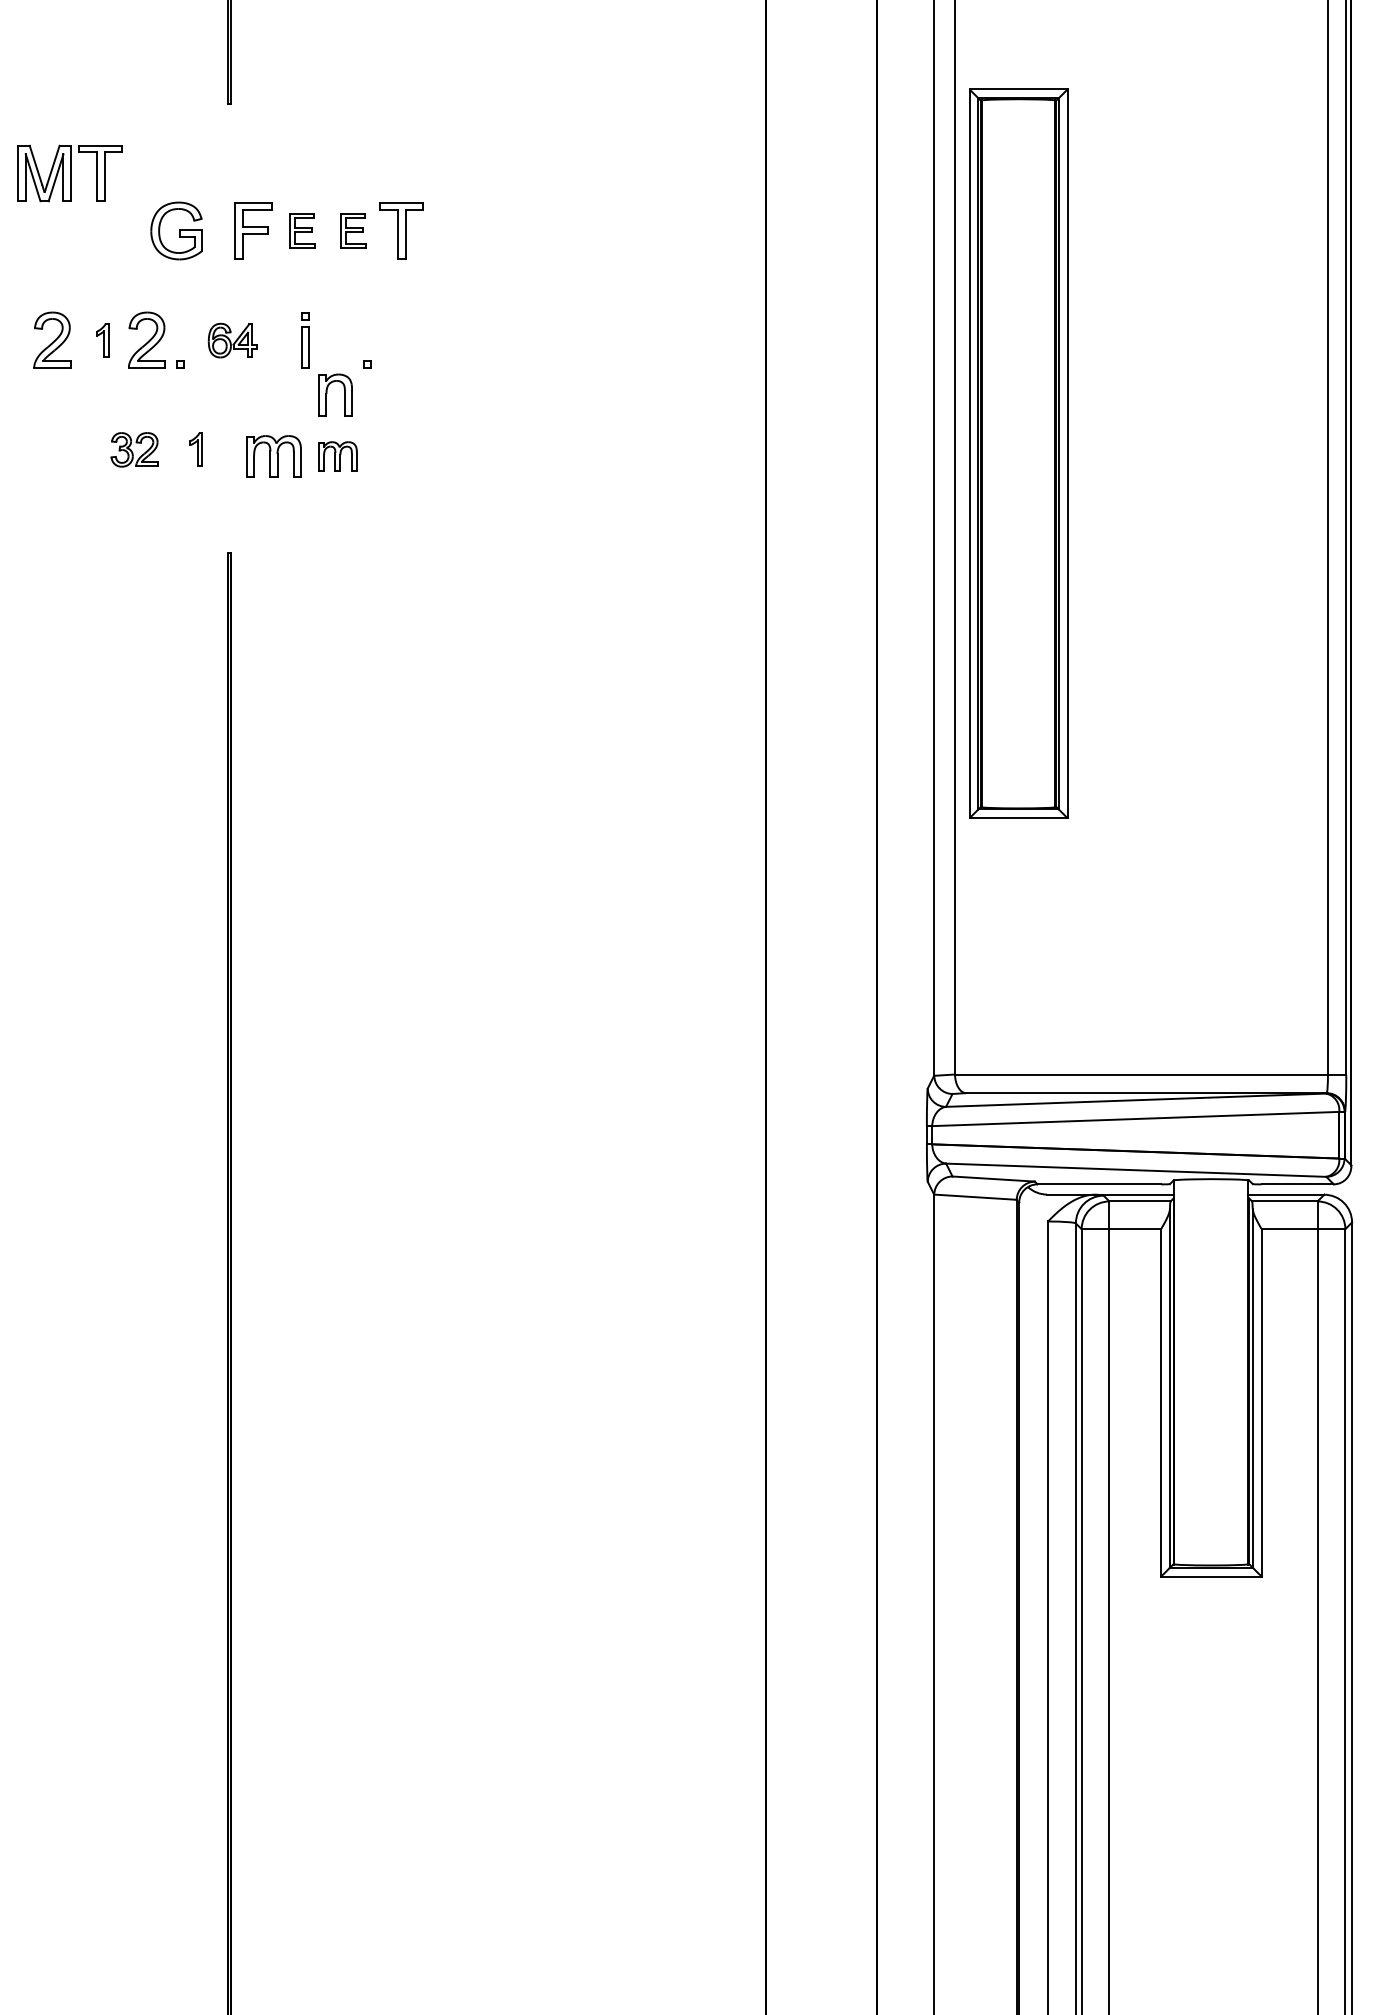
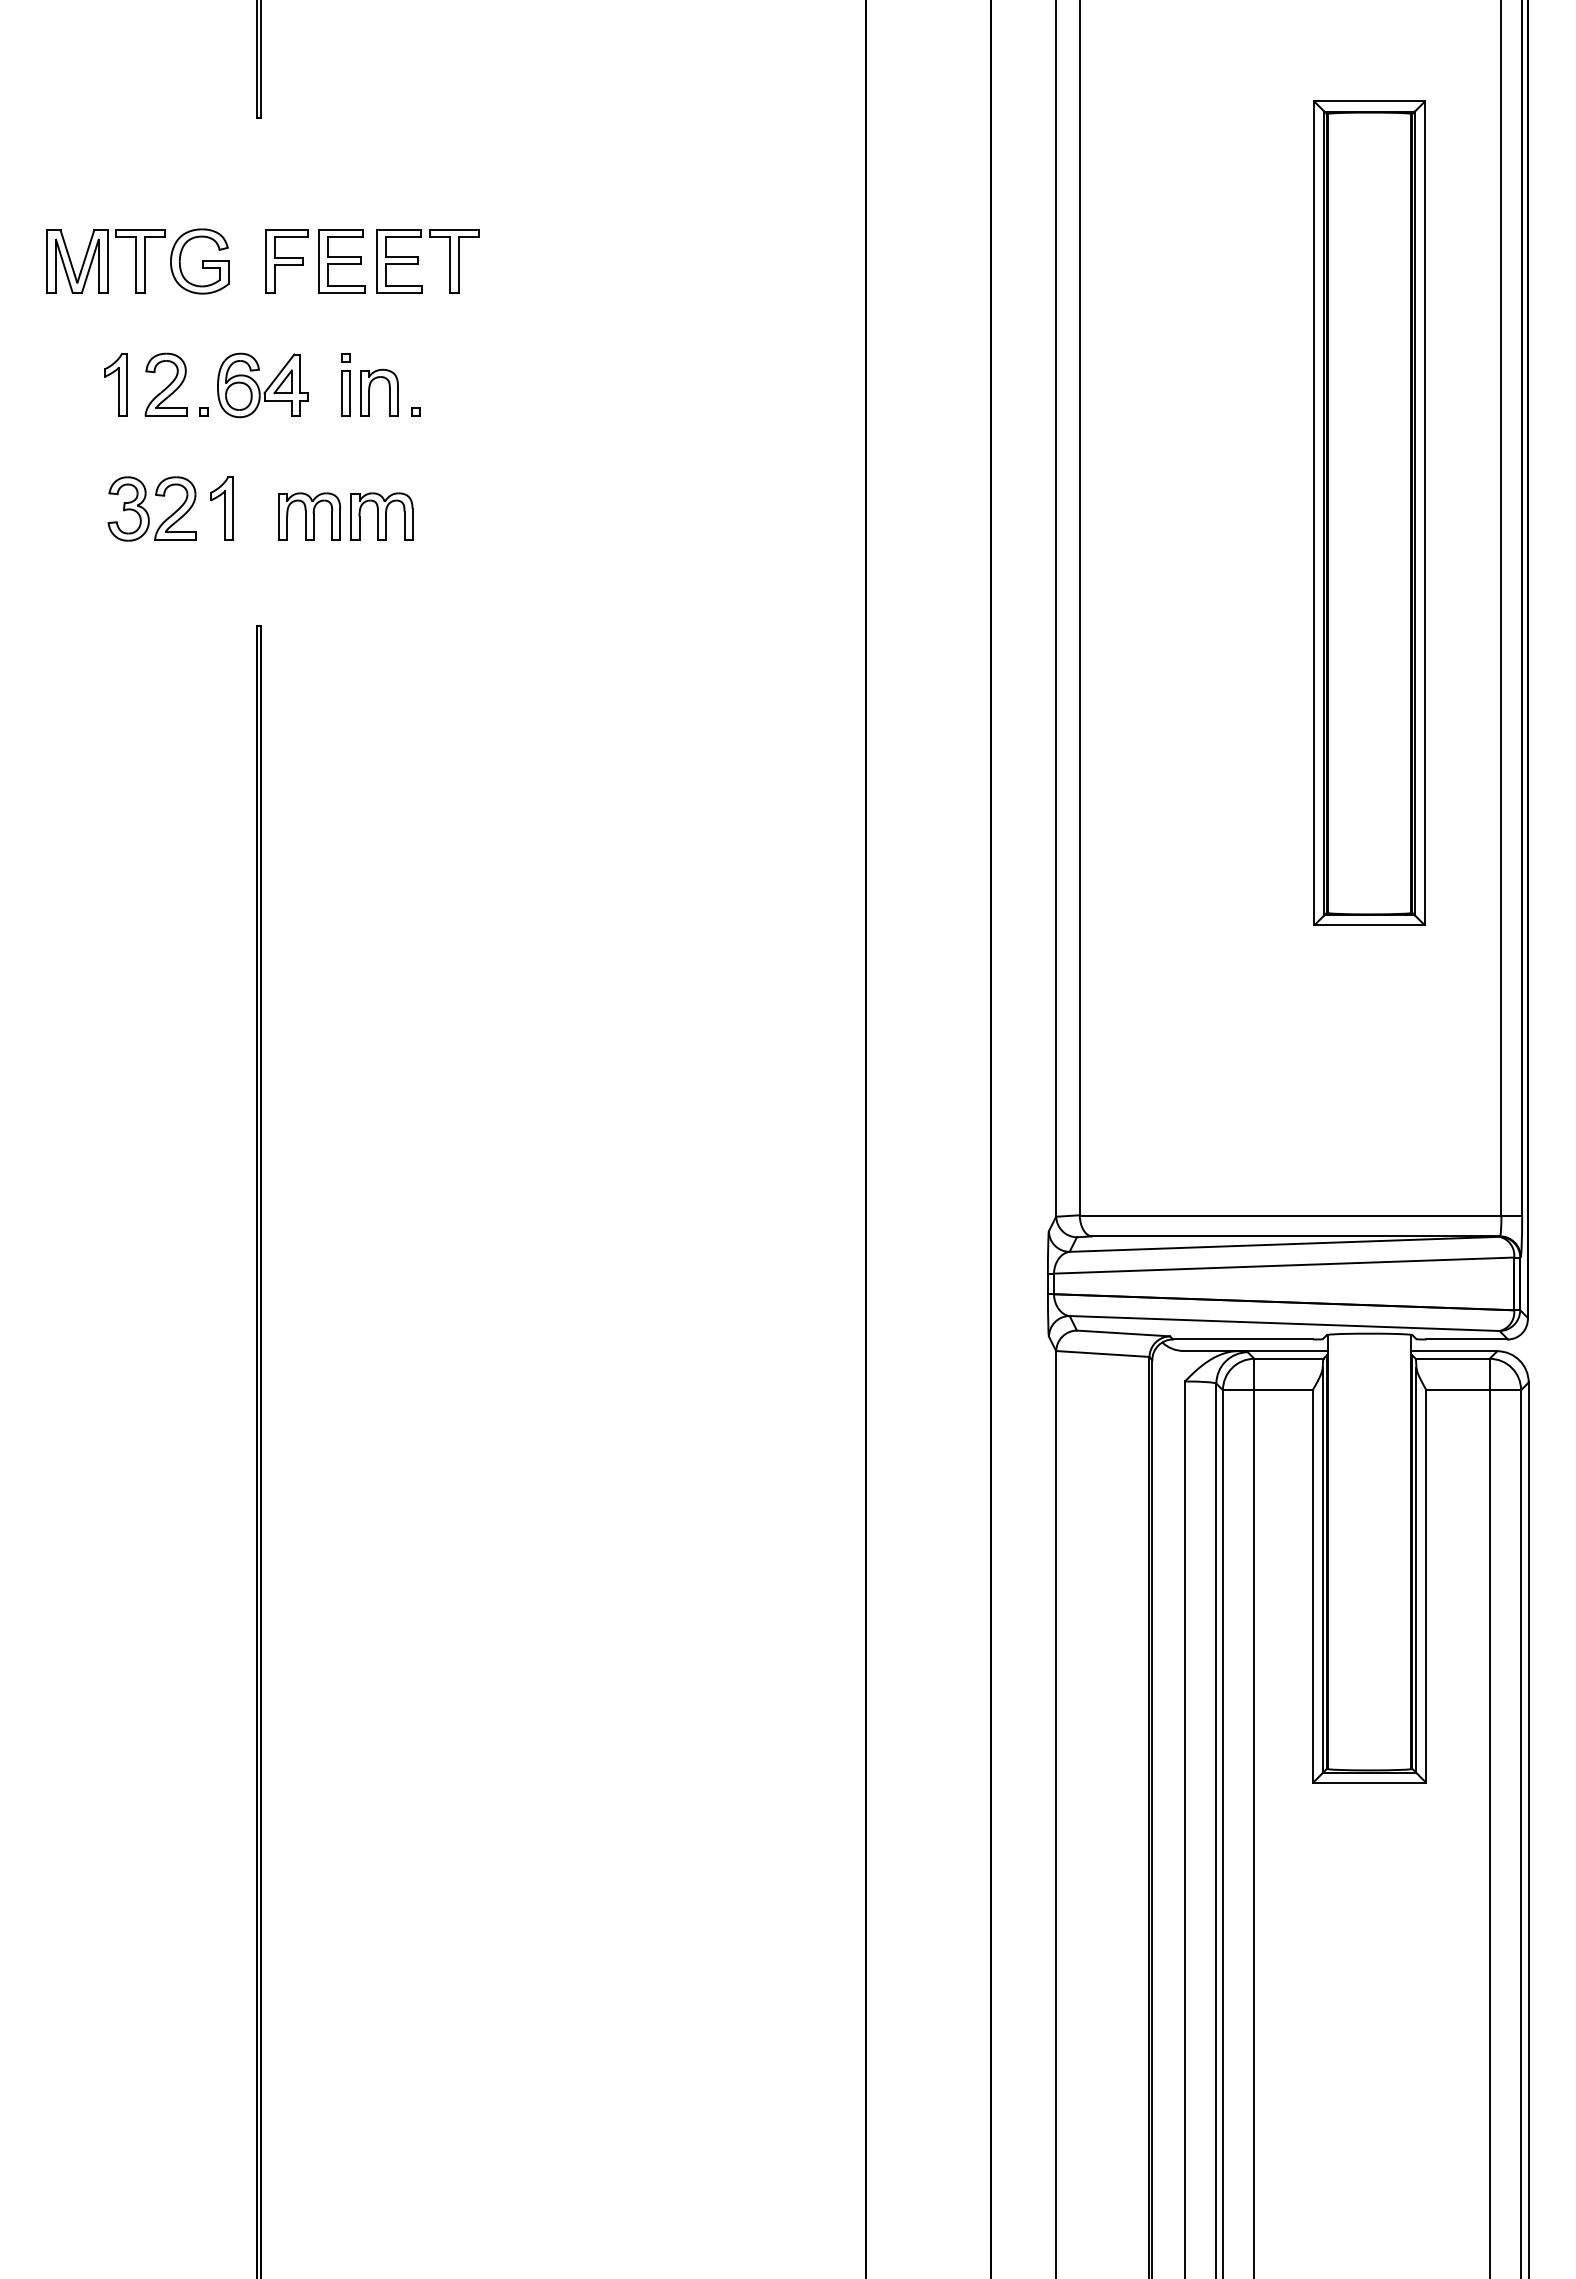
part: (69, 173) -> (105, 261), moved
part: (302, 230) -> (341, 261), size x1.67
part: (353, 230) -> (399, 261), size x1.67
part: (51, 339) -> (58, 384), removed
part: (102, 339) -> (115, 384), size x1.67
part: (232, 340) -> (262, 385), size x1.67
part: (327, 391) -> (370, 388), moved
part: (134, 449) -> (151, 508), size x1.67
part: (195, 449) -> (221, 508), size x1.67
part: (1018, 452) -> (1369, 512), moved
part: (337, 456) -> (381, 516), size x1.43

